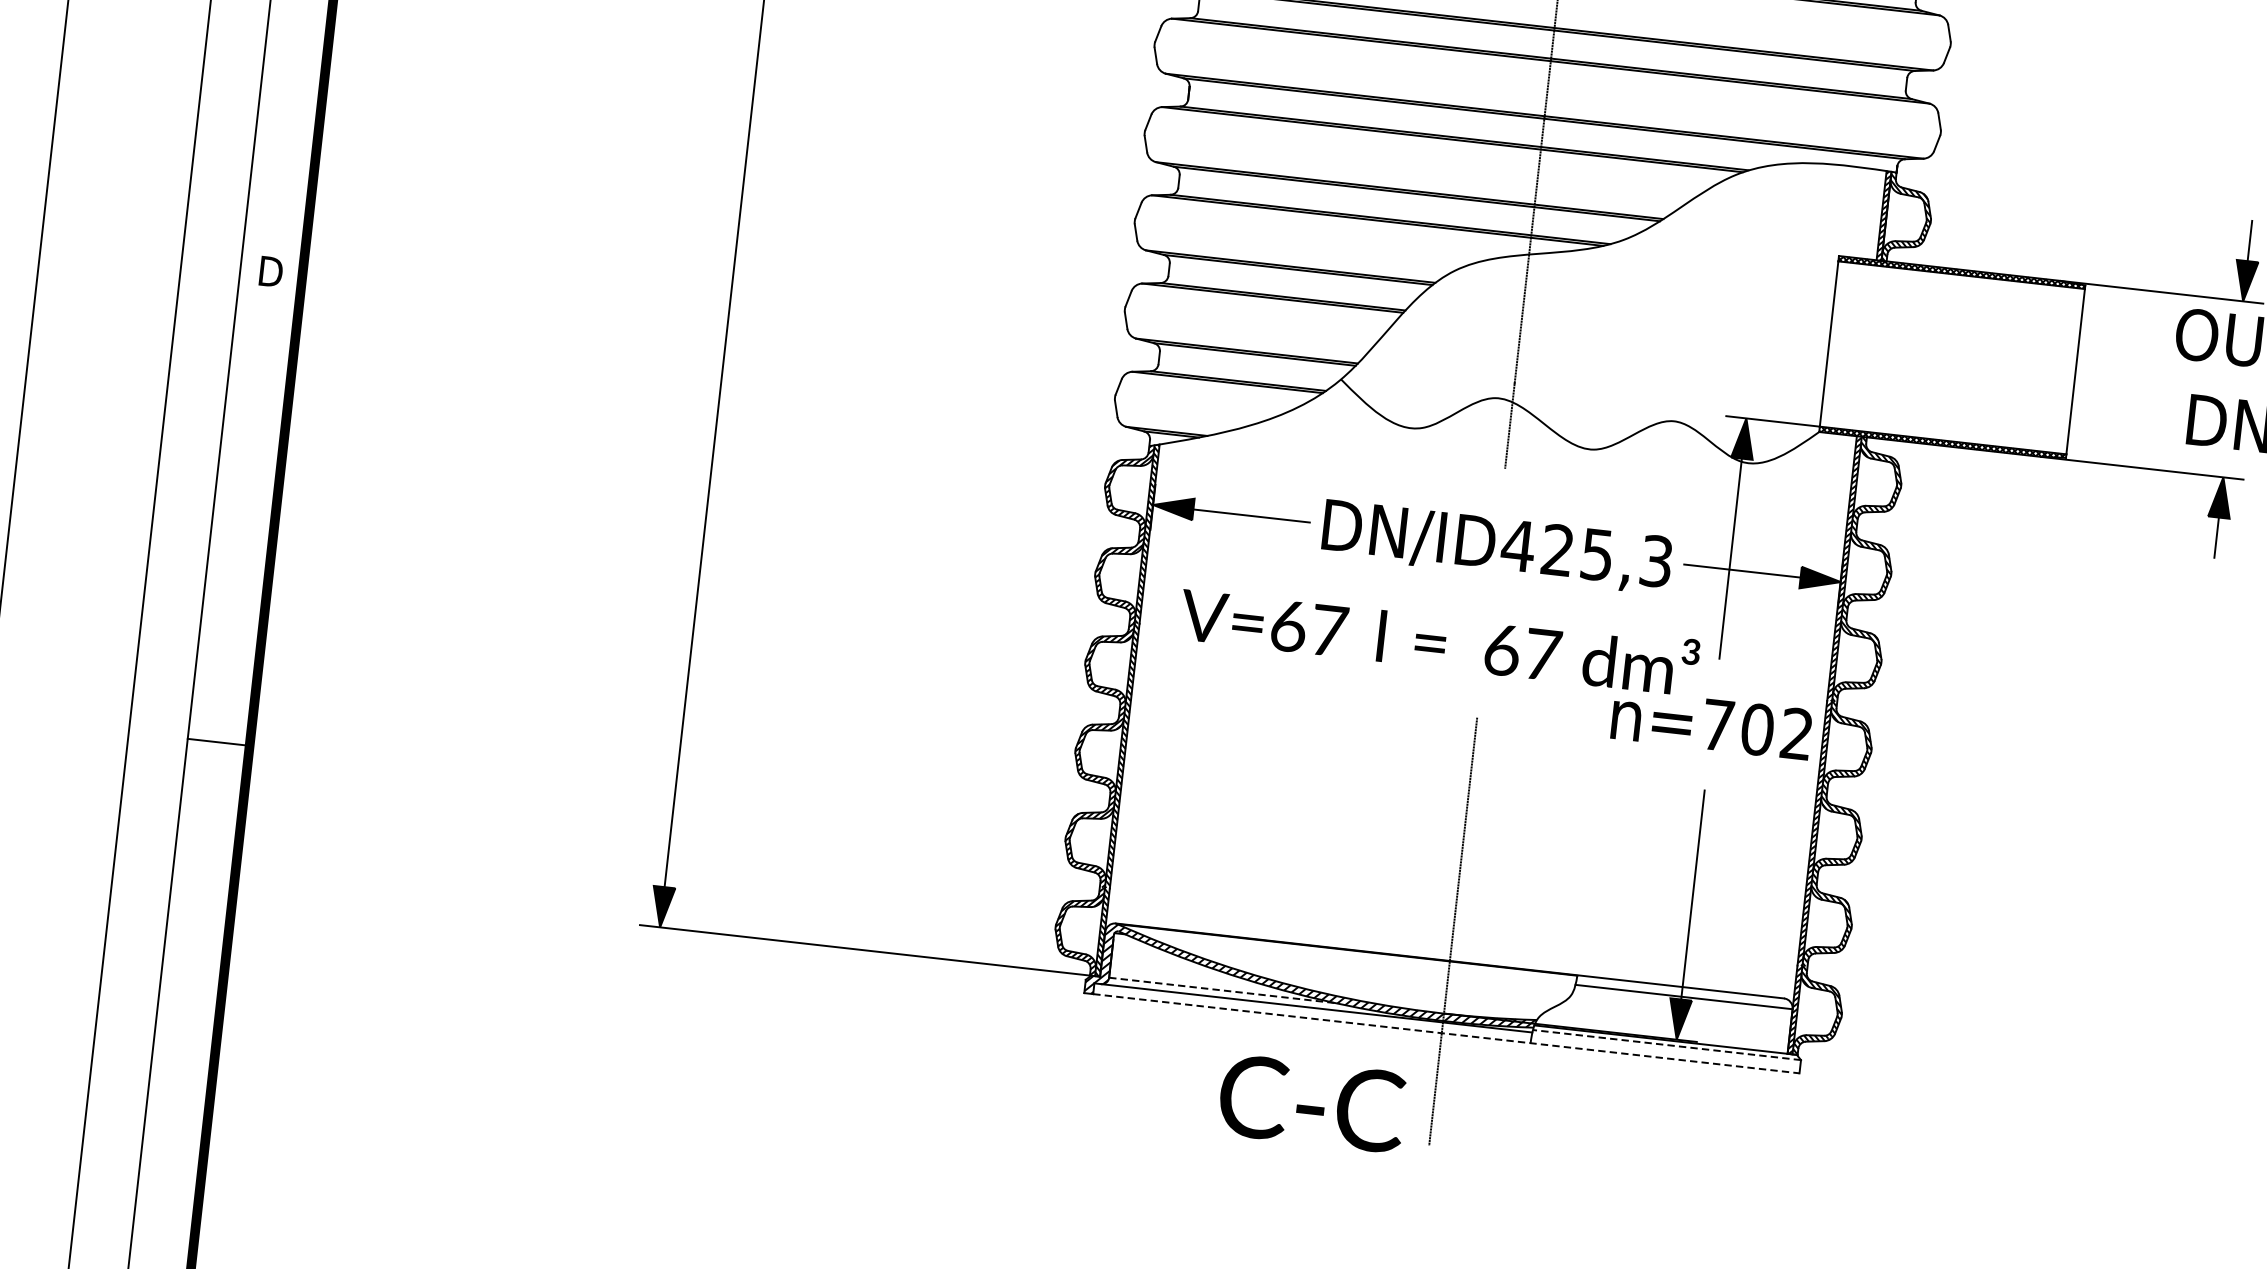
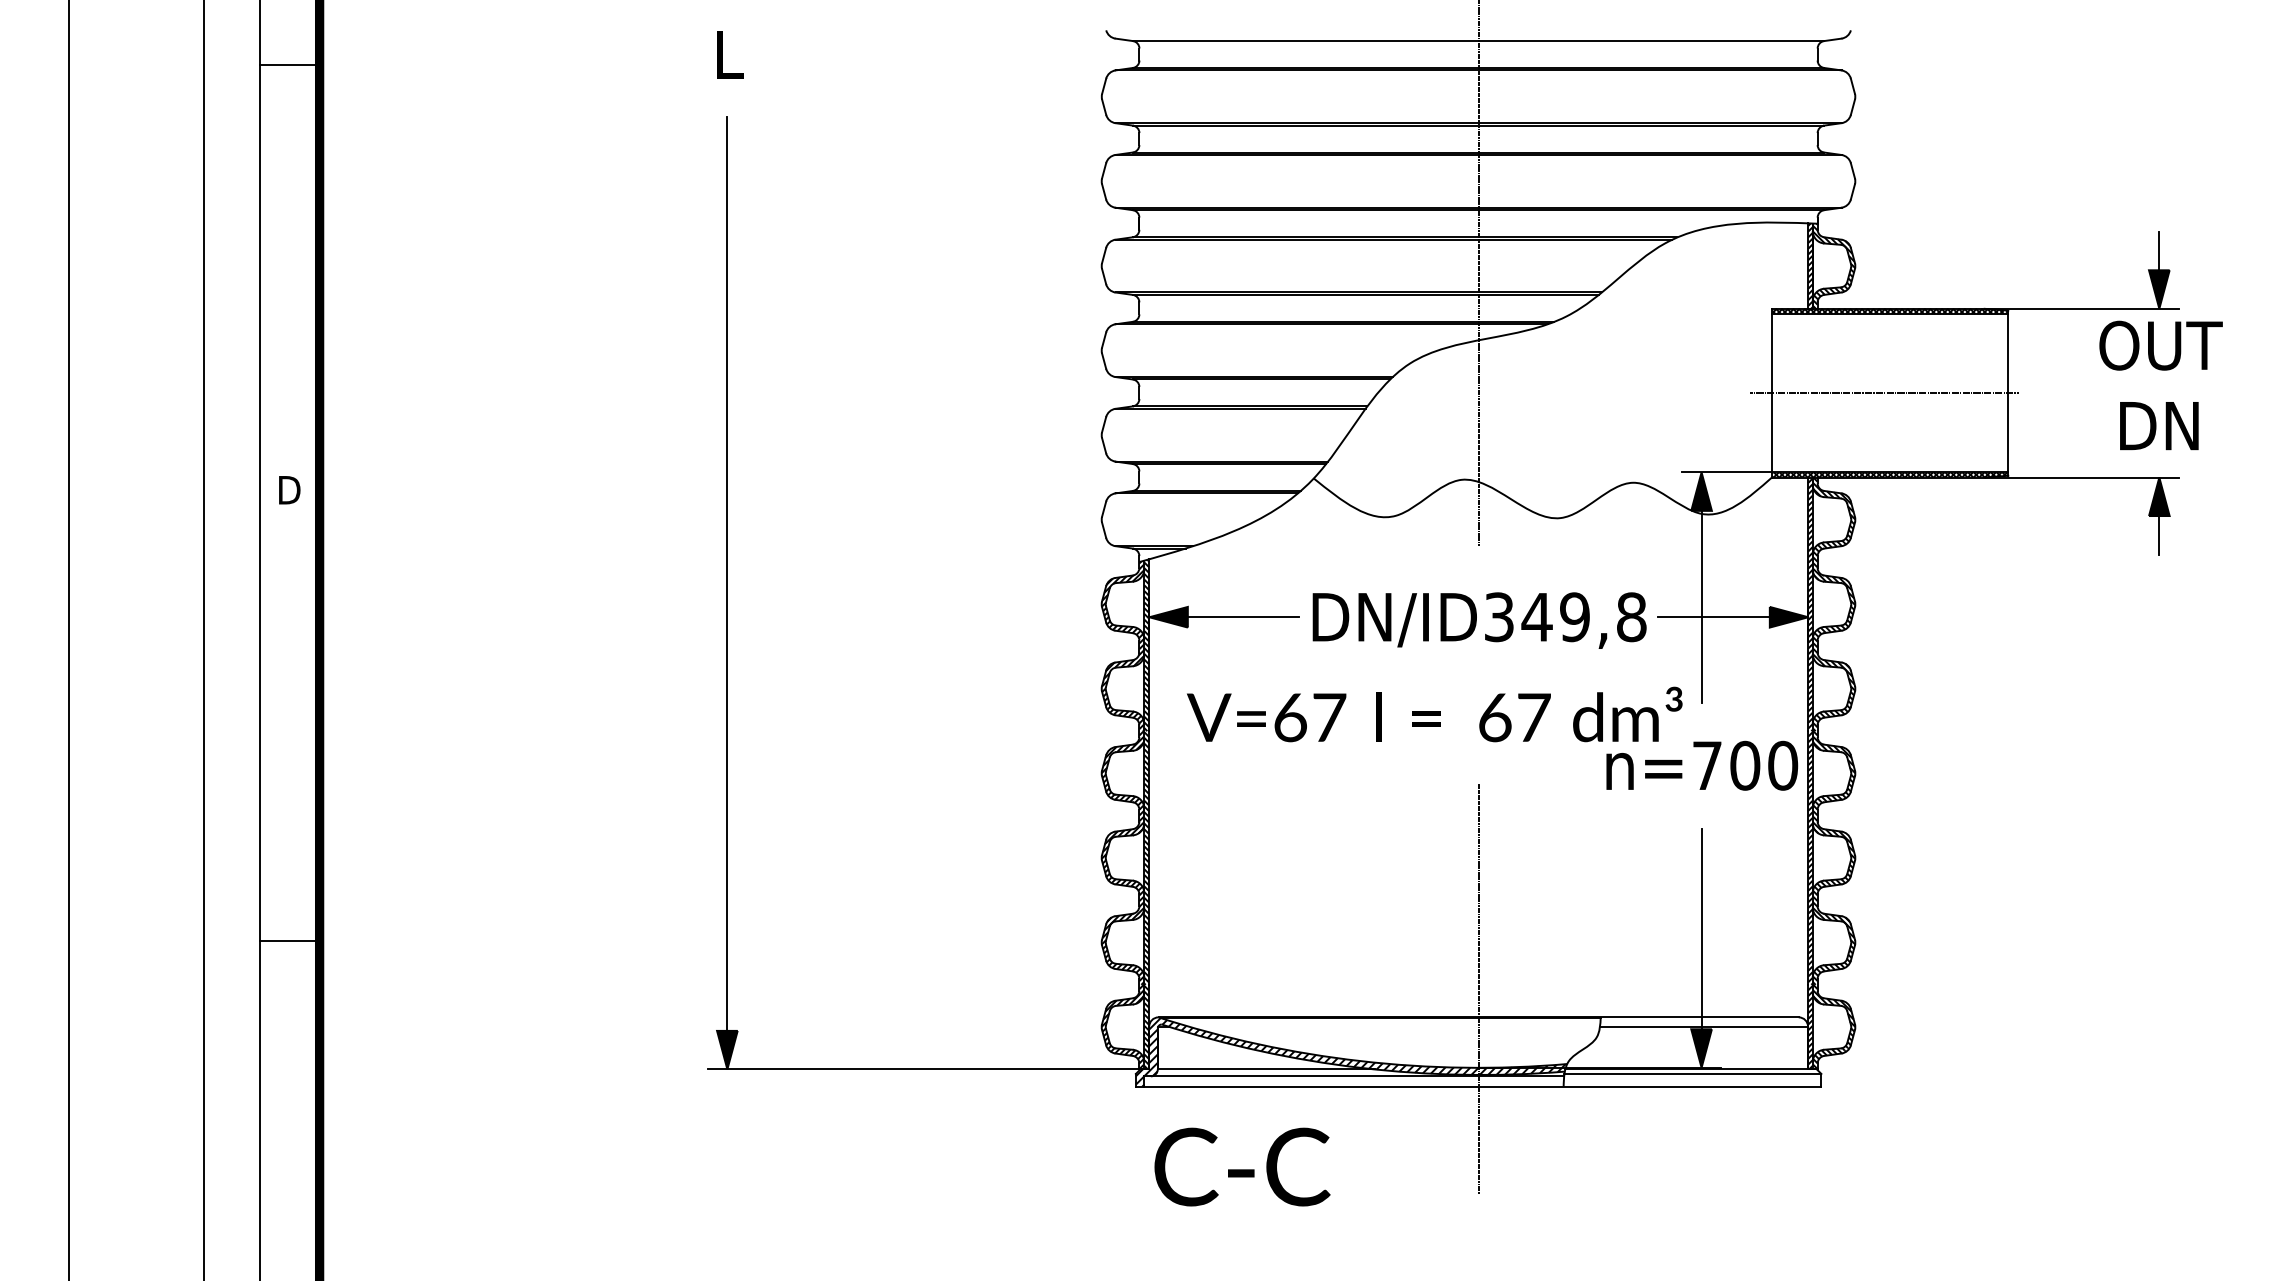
line: (1946, 357) -> (1884, 393), added
text: (1586, 553) -> (1564, 617), DN/ID425,3 -> DN/ID349,8
text: (1797, 733) -> (1783, 765), n=702 -> n=700
line: (1222, 990) -> (1266, 1069), dashed -> solid
line: (1446, 1033) -> (1483, 1086), dashed -> solid
line: (1666, 1044) -> (1692, 1073), dashed -> solid
text: (1312, 1103) -> (1242, 1166), moved

